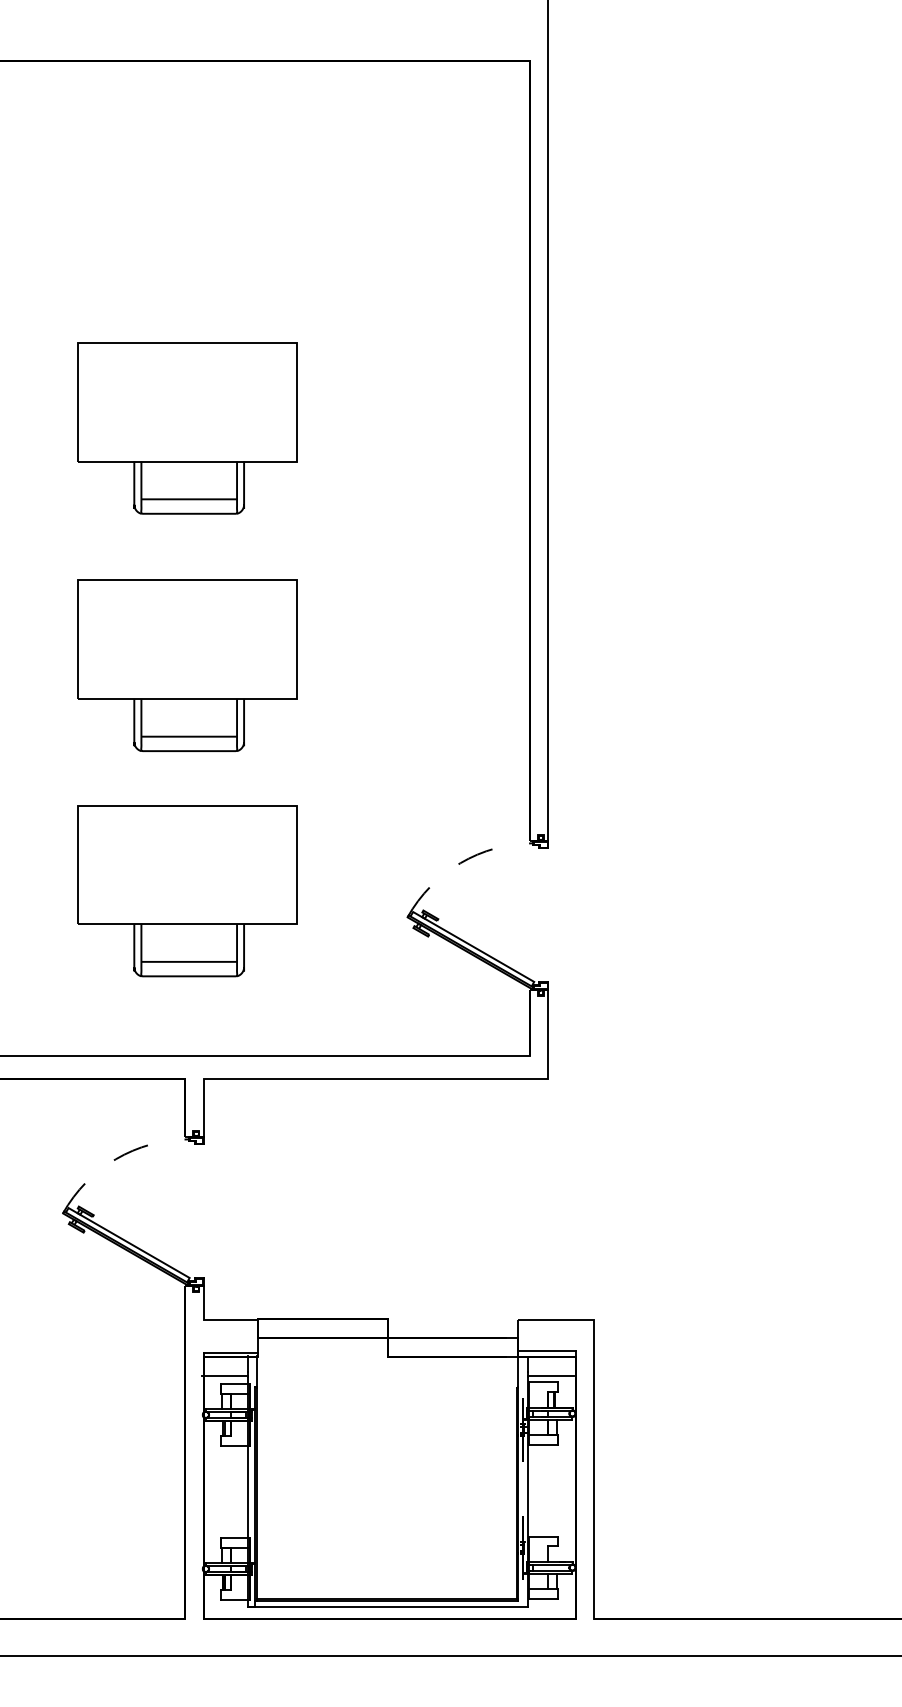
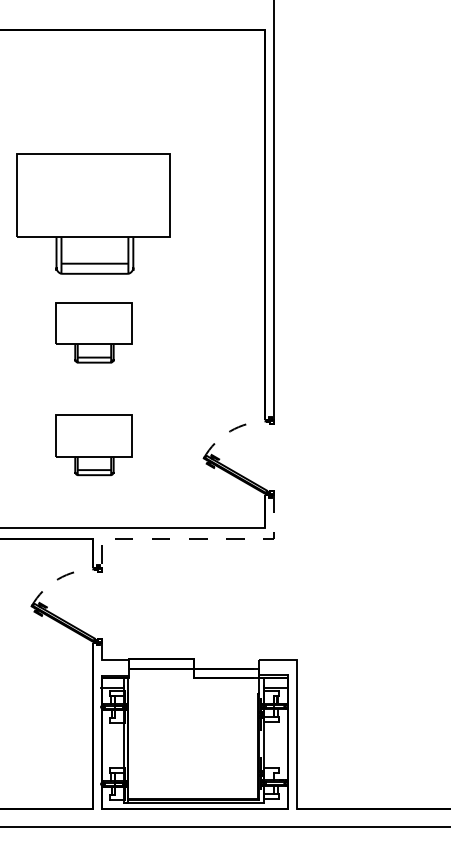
part: (186, 427) -> (93, 213), size x1.4
part: (186, 665) -> (93, 332), size x0.7
part: (186, 891) -> (93, 445), size x0.7
line: (390, 1079) -> (195, 539), solid -> dashed

